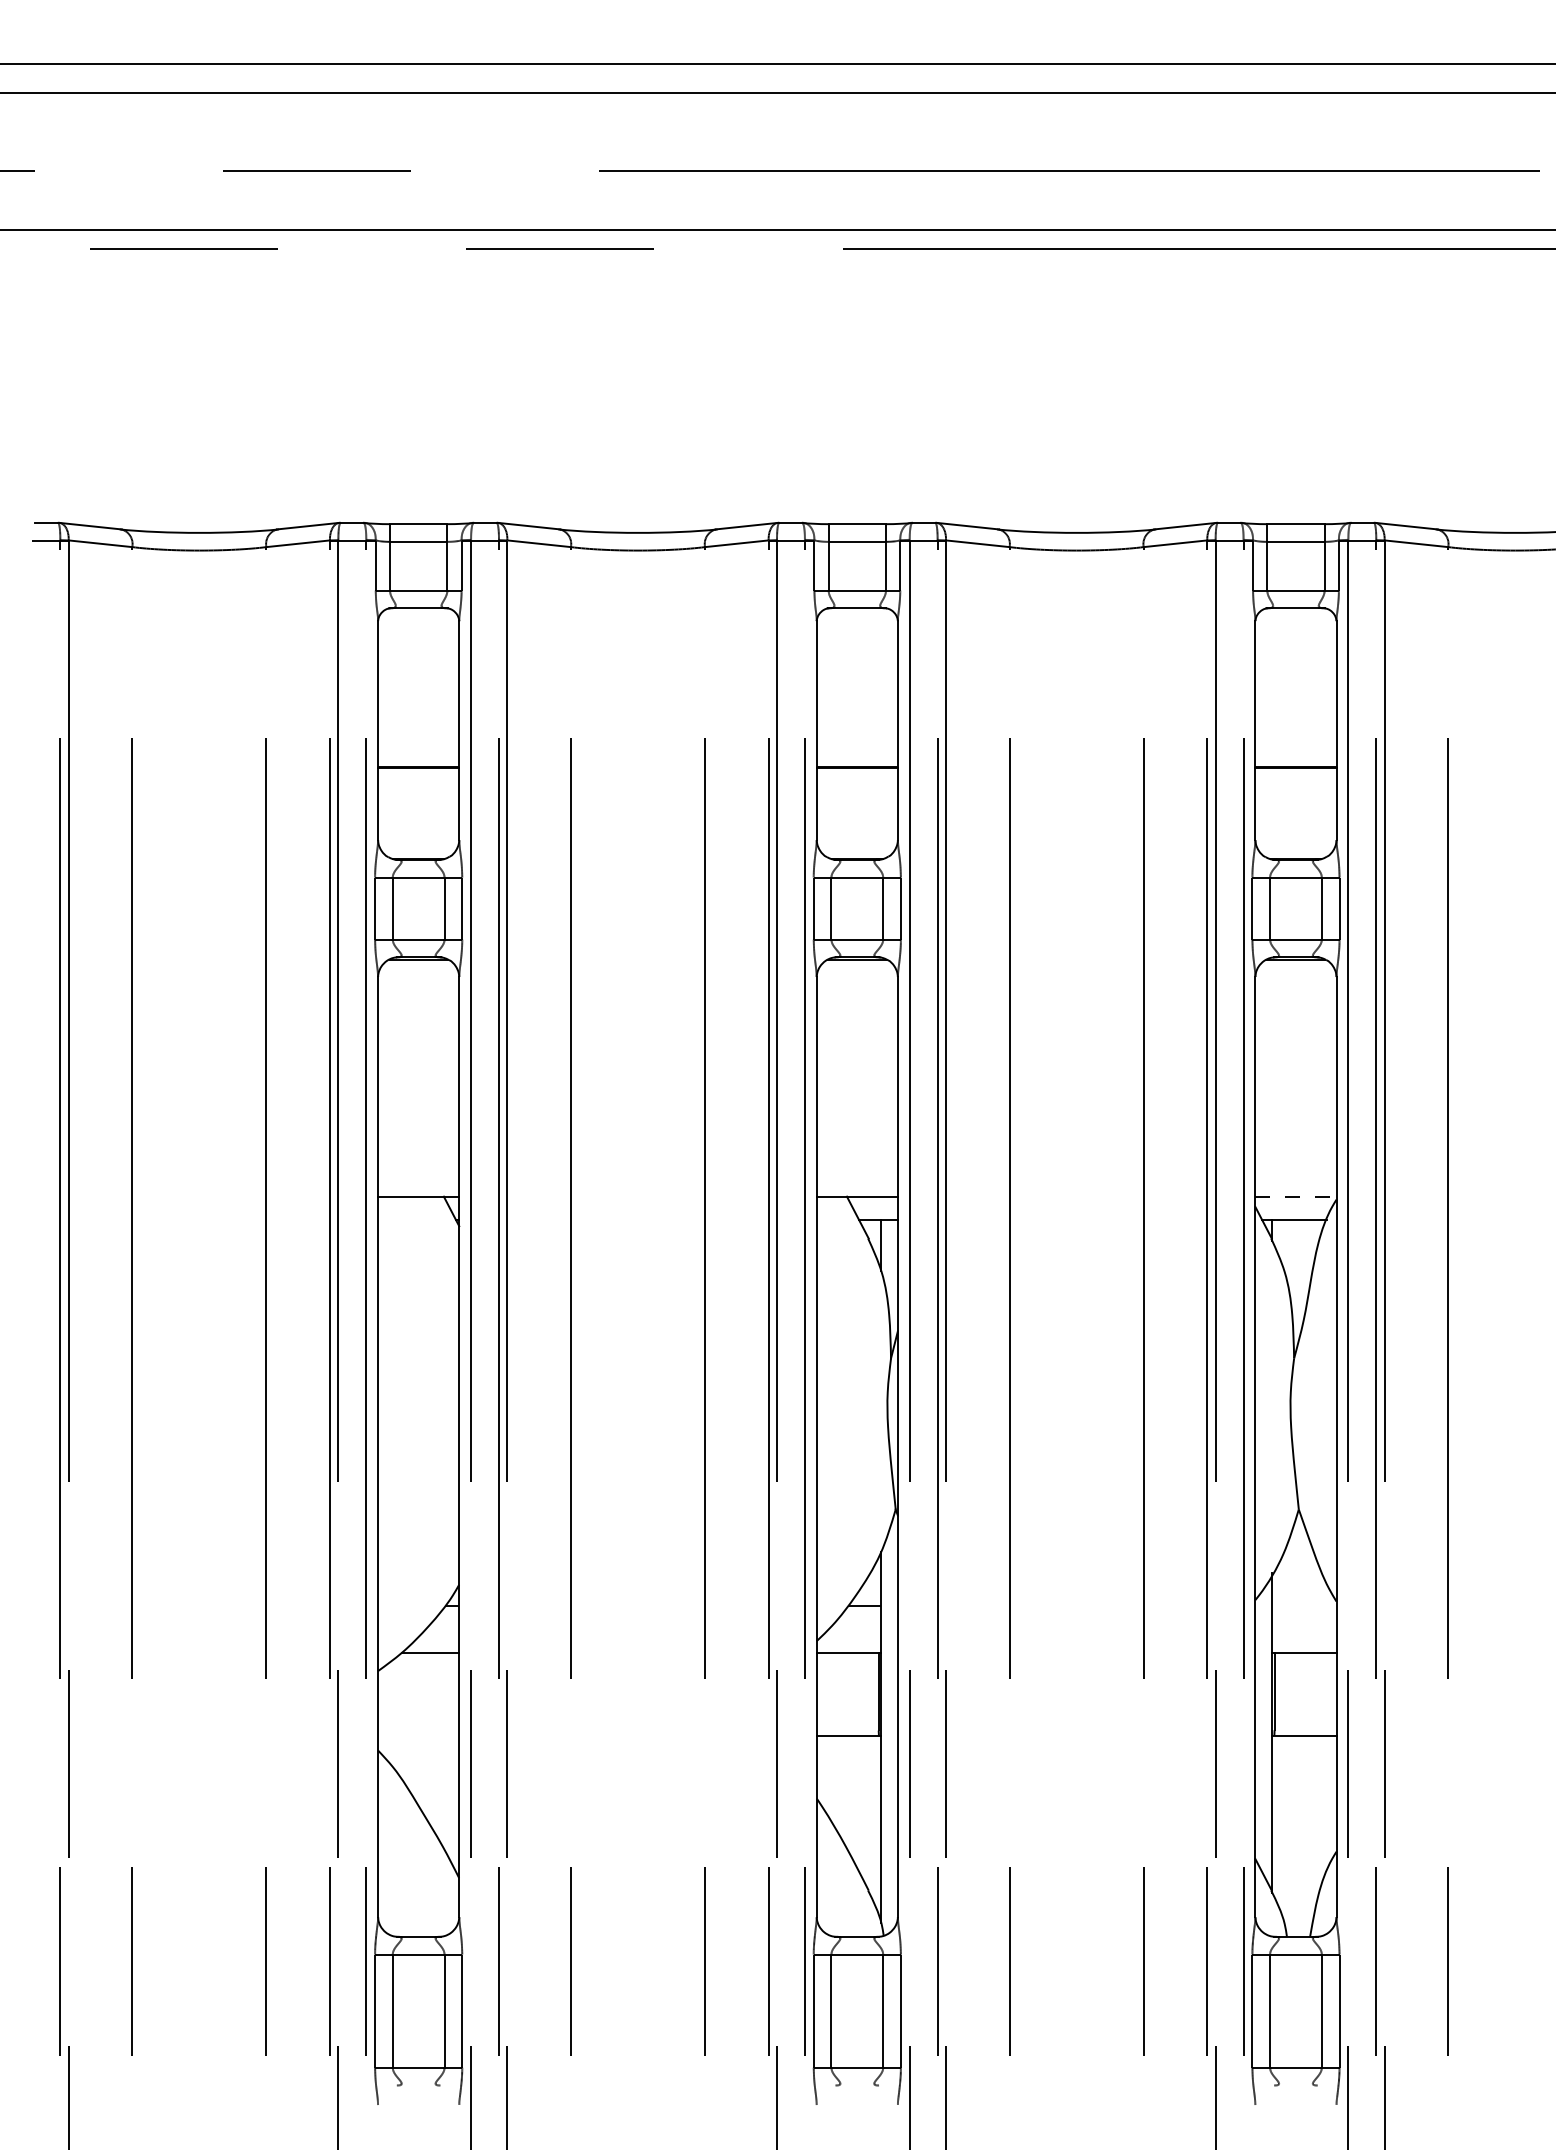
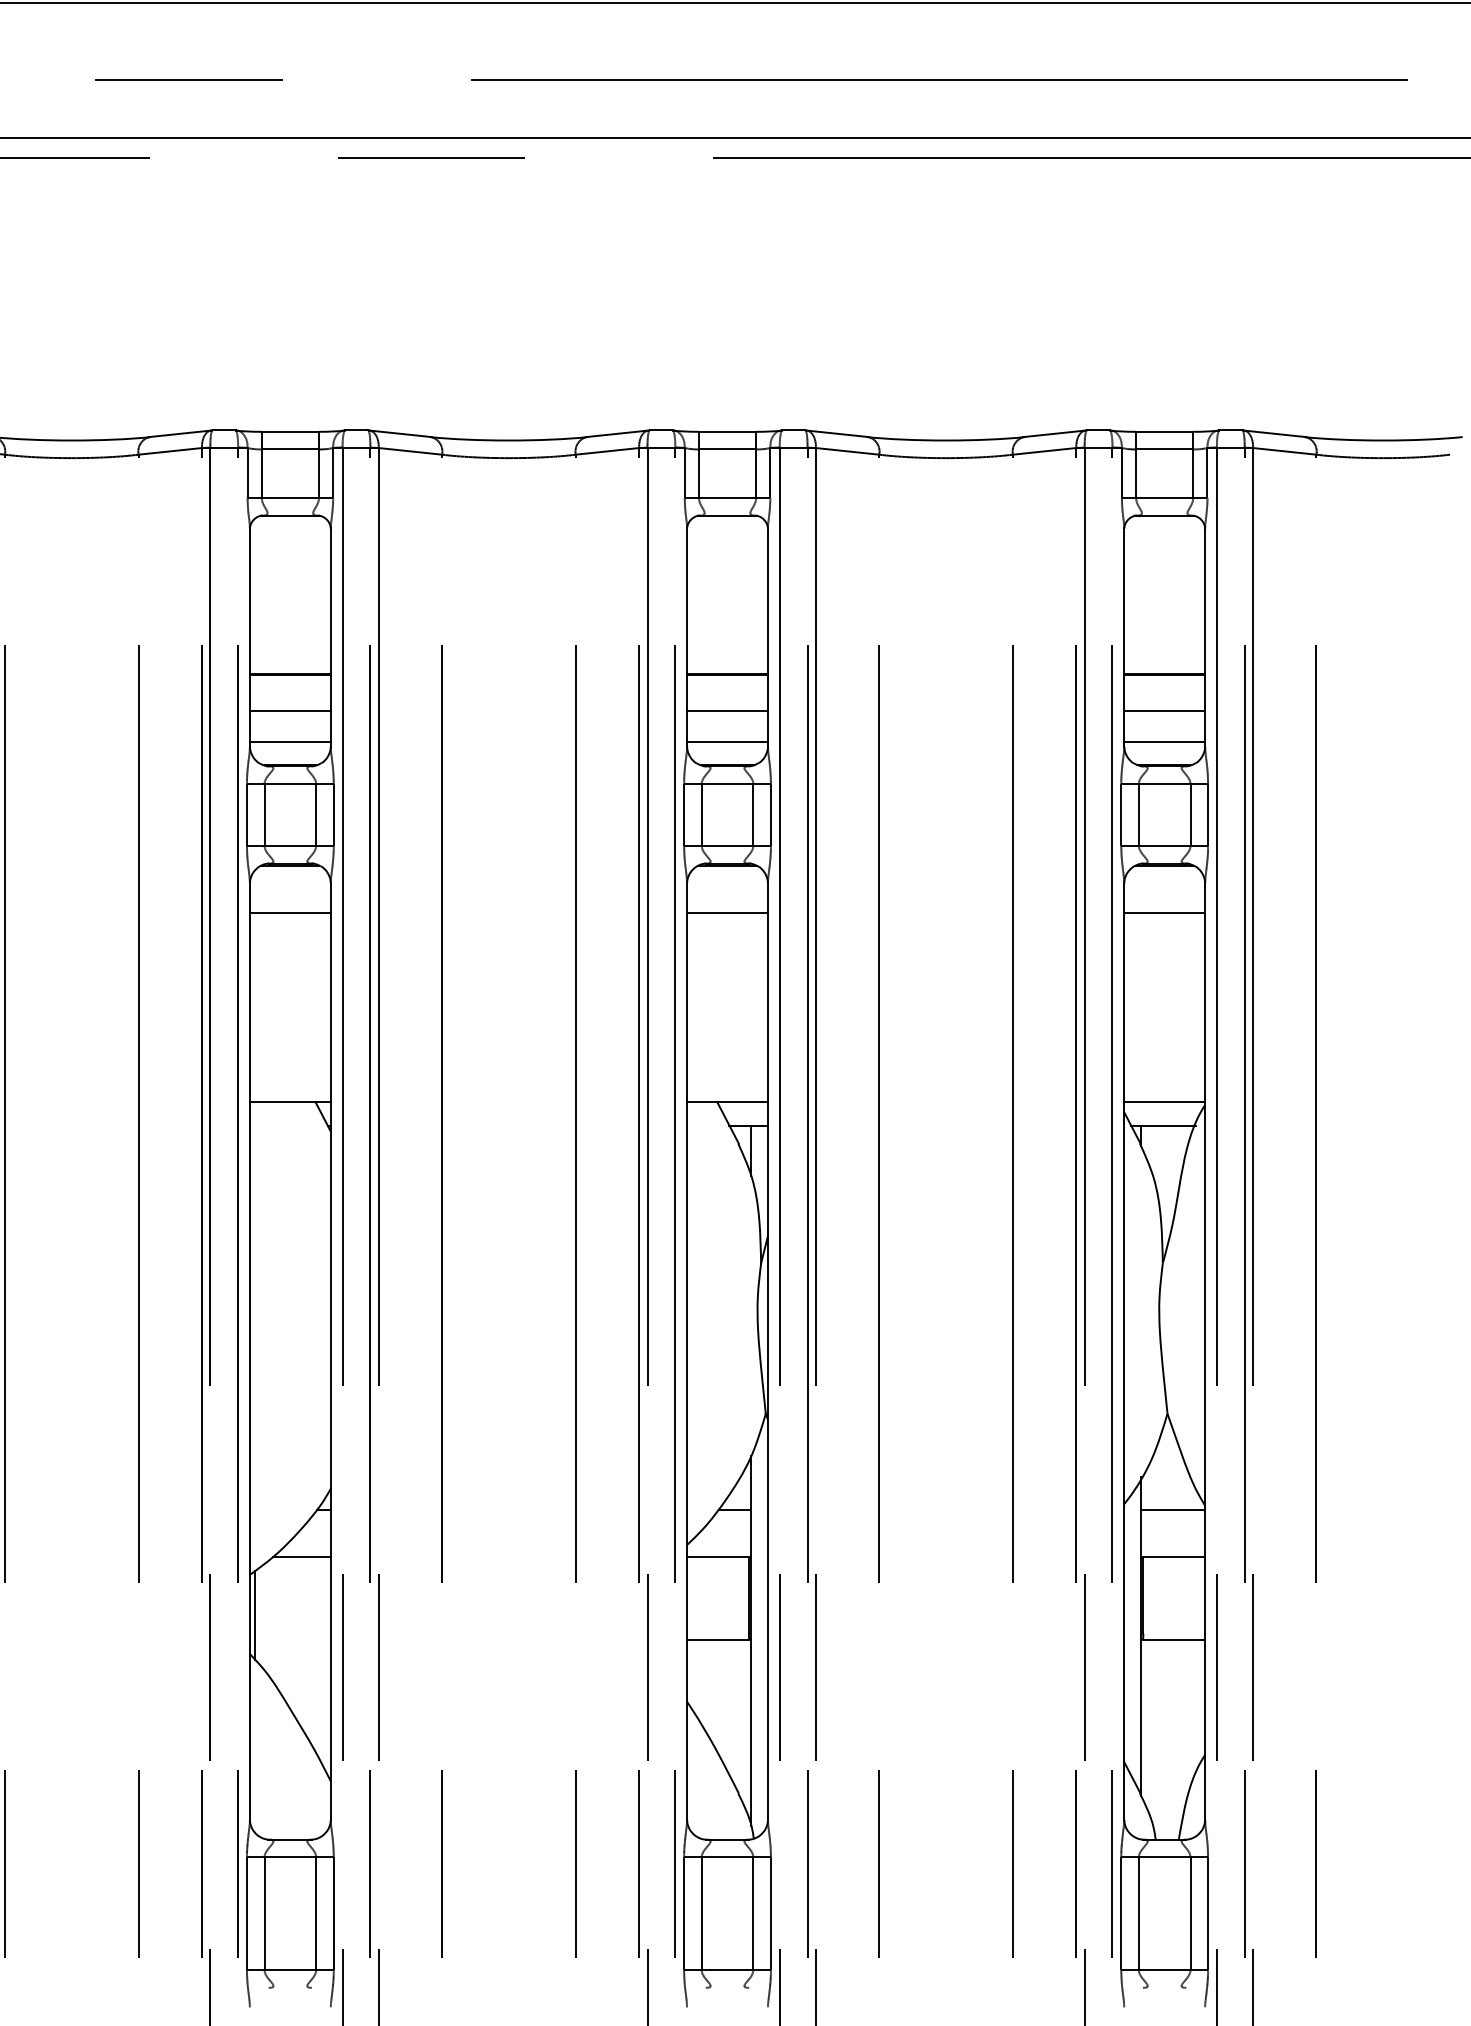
line: (418, 804) -> (290, 711), added
line: (856, 804) -> (726, 711), added
line: (1295, 804) -> (1164, 711), added
line: (418, 835) -> (290, 742), added
line: (856, 835) -> (726, 742), added
line: (1295, 835) -> (1164, 742), added
line: (418, 1006) -> (290, 912), added
line: (856, 1006) -> (726, 912), added
line: (1295, 1006) -> (1164, 912), added
line: (1295, 1196) -> (1164, 1101), dashed -> solid
line: (1304, 1605) -> (1173, 1509), added
line: (383, 1711) -> (255, 1615), added

